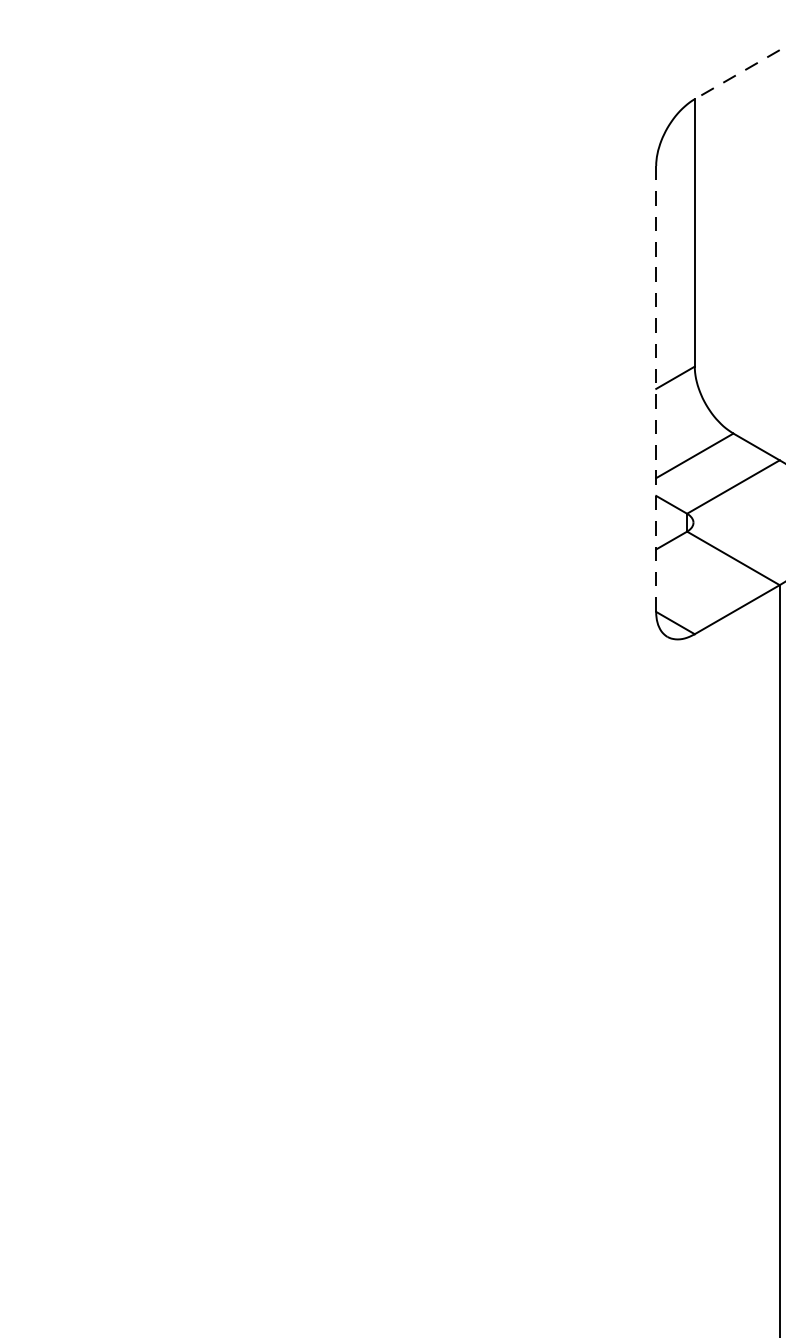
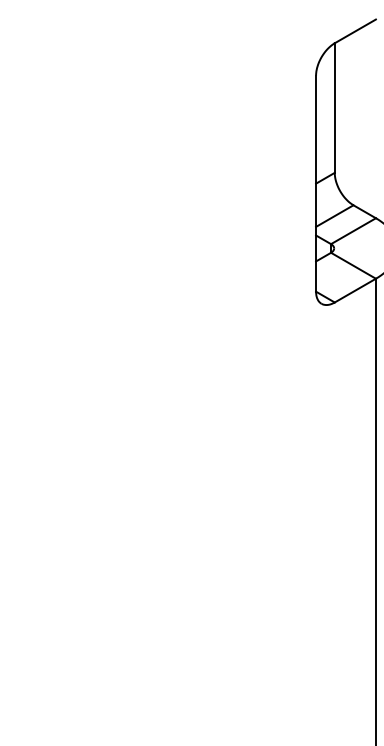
line: (737, 74) -> (355, 31), dashed -> solid
line: (657, 390) -> (316, 184), dashed -> solid

